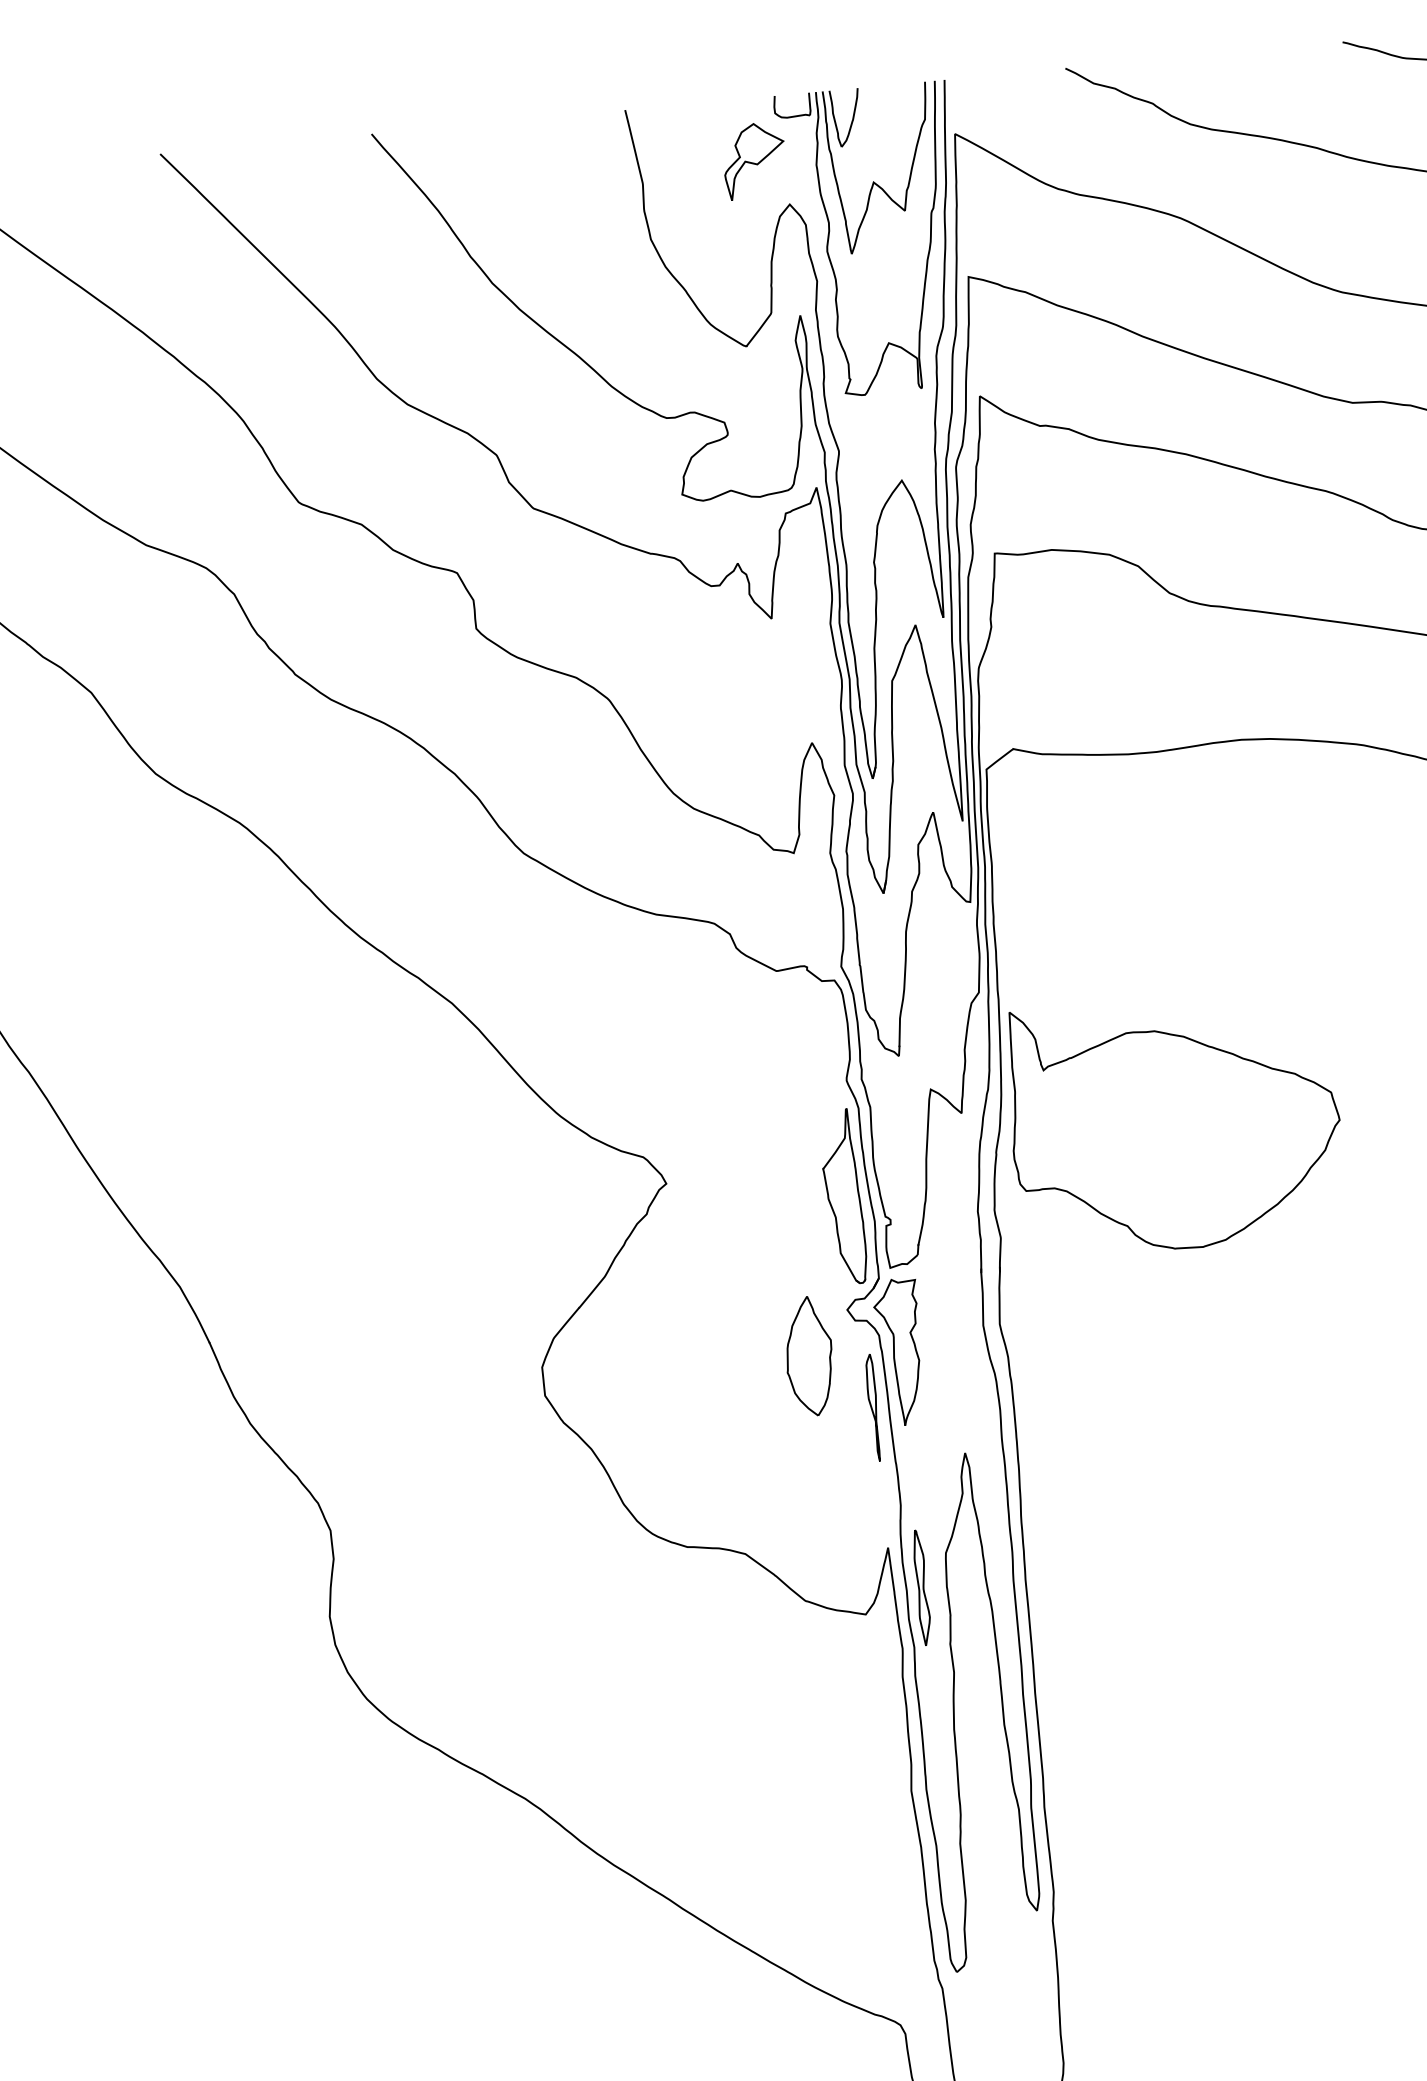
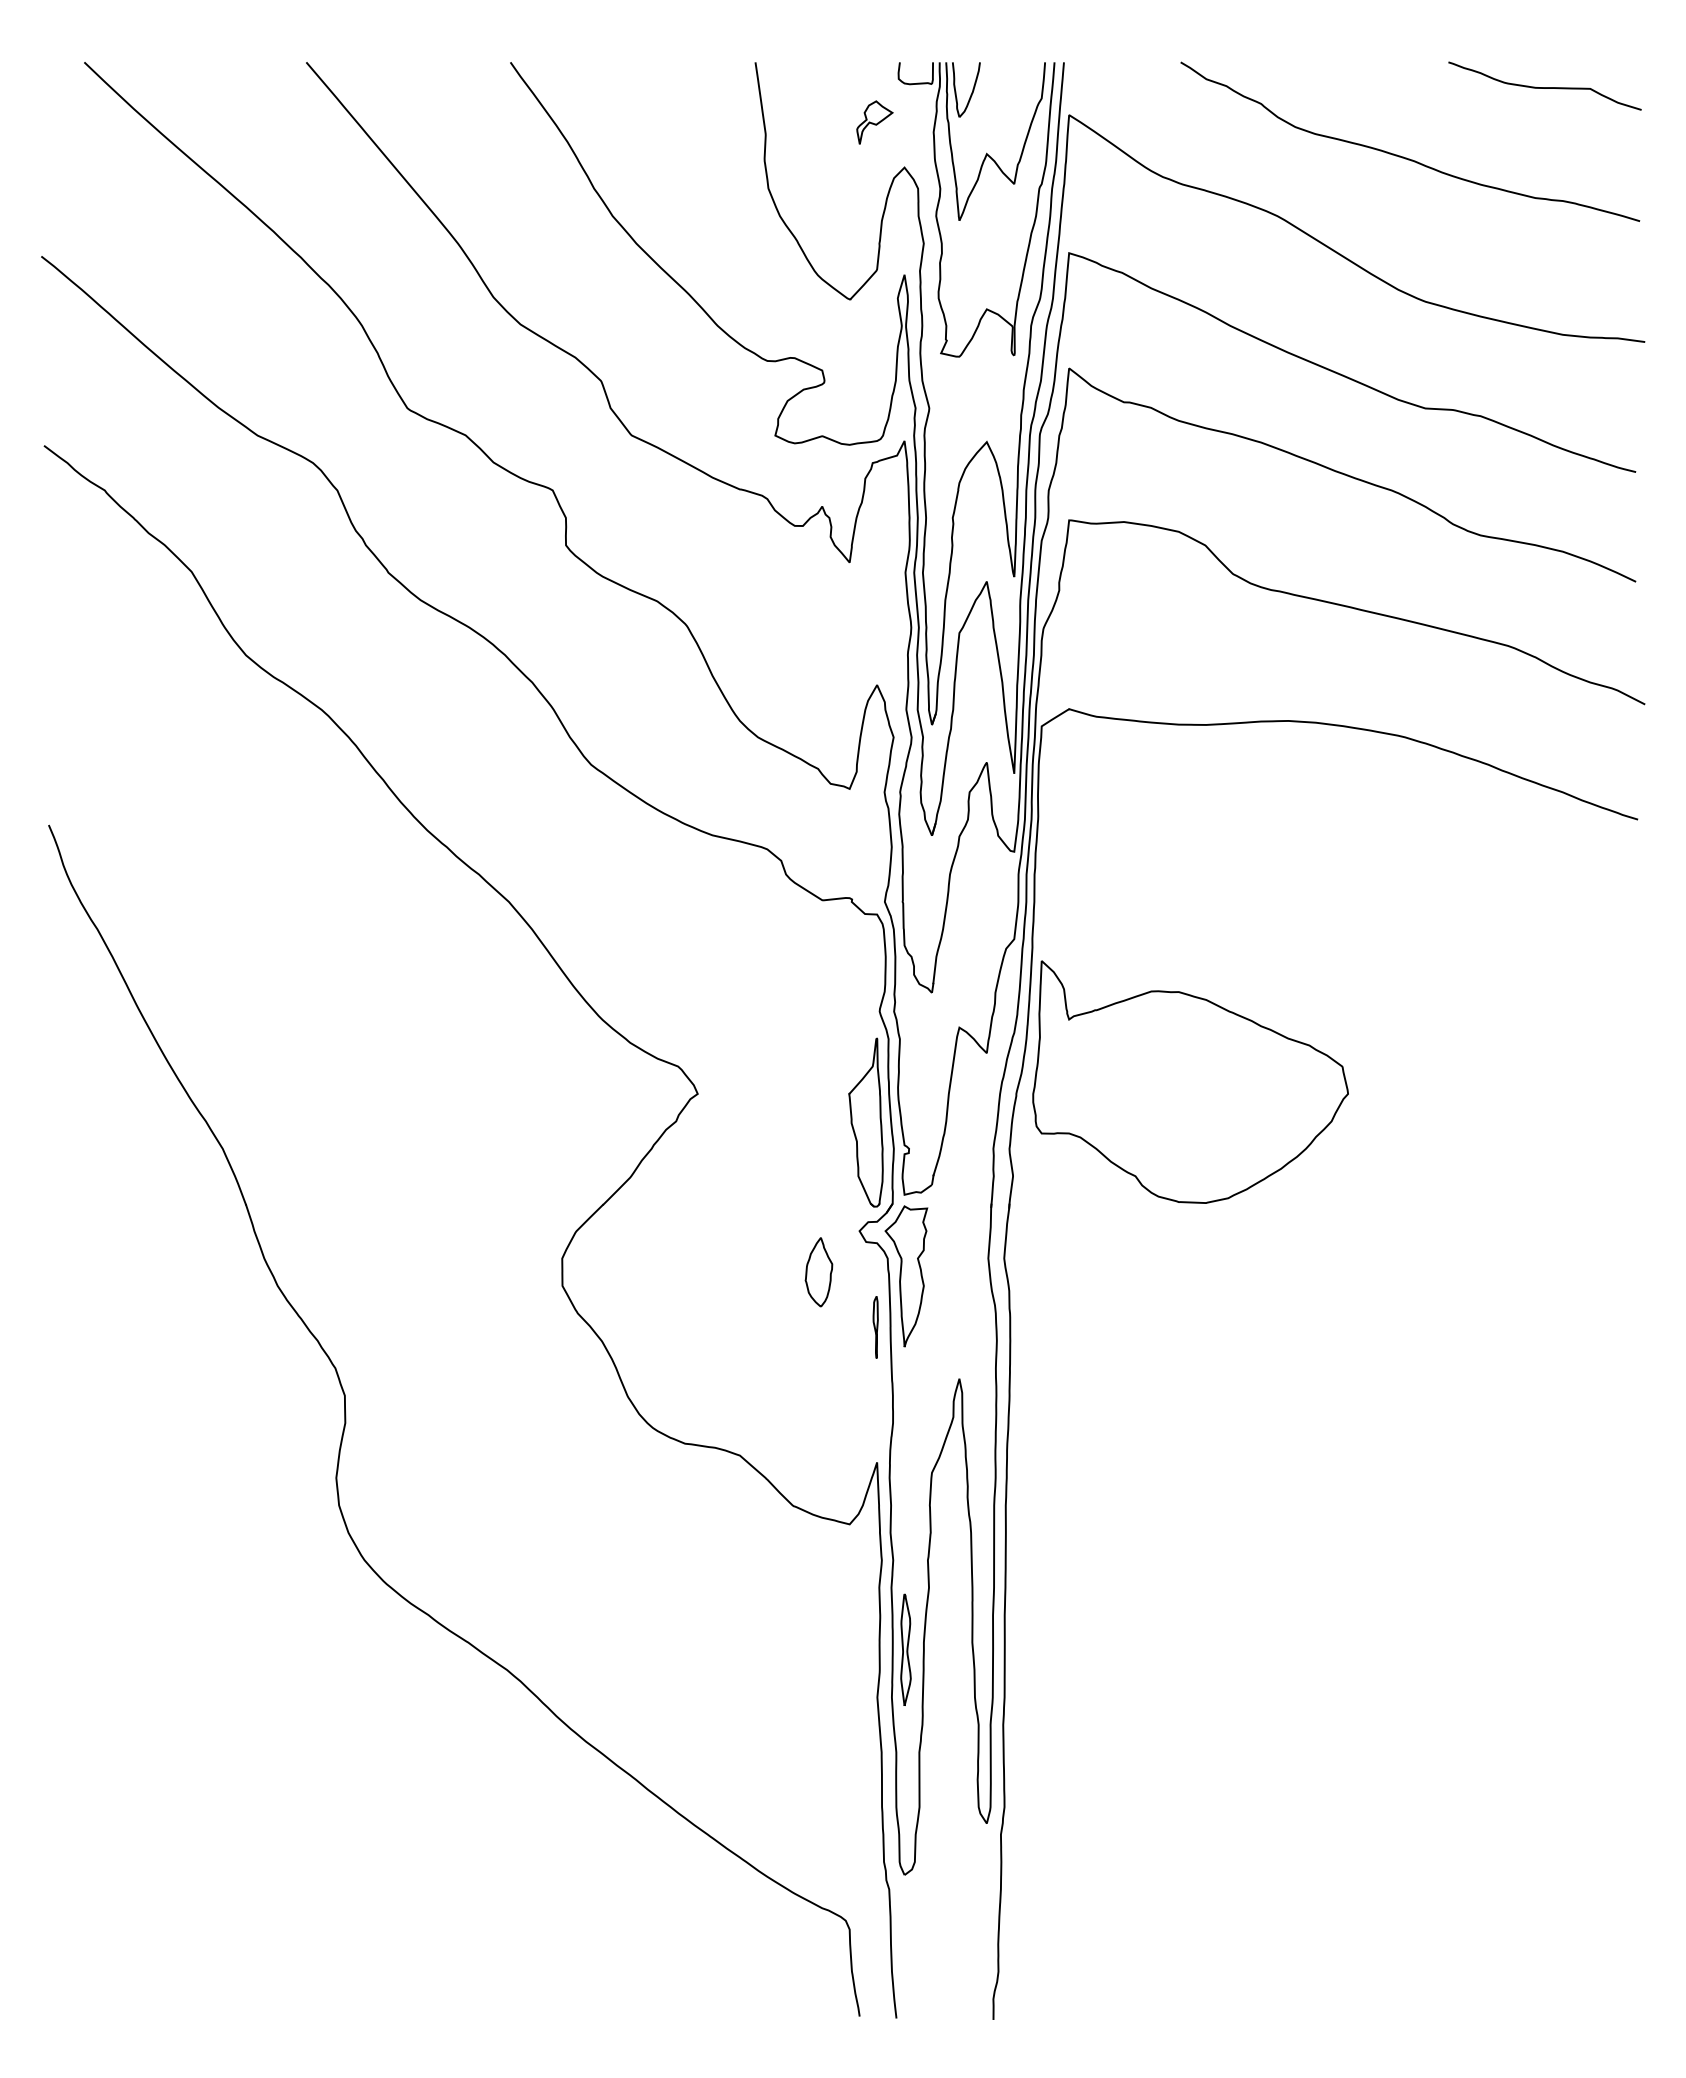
part: (754, 160) -> (874, 122), size x0.6
part: (808, 1356) -> (818, 1272), size x0.6
part: (873, 1408) -> (875, 1327), size x0.6
part: (921, 1587) -> (905, 1649), moved

